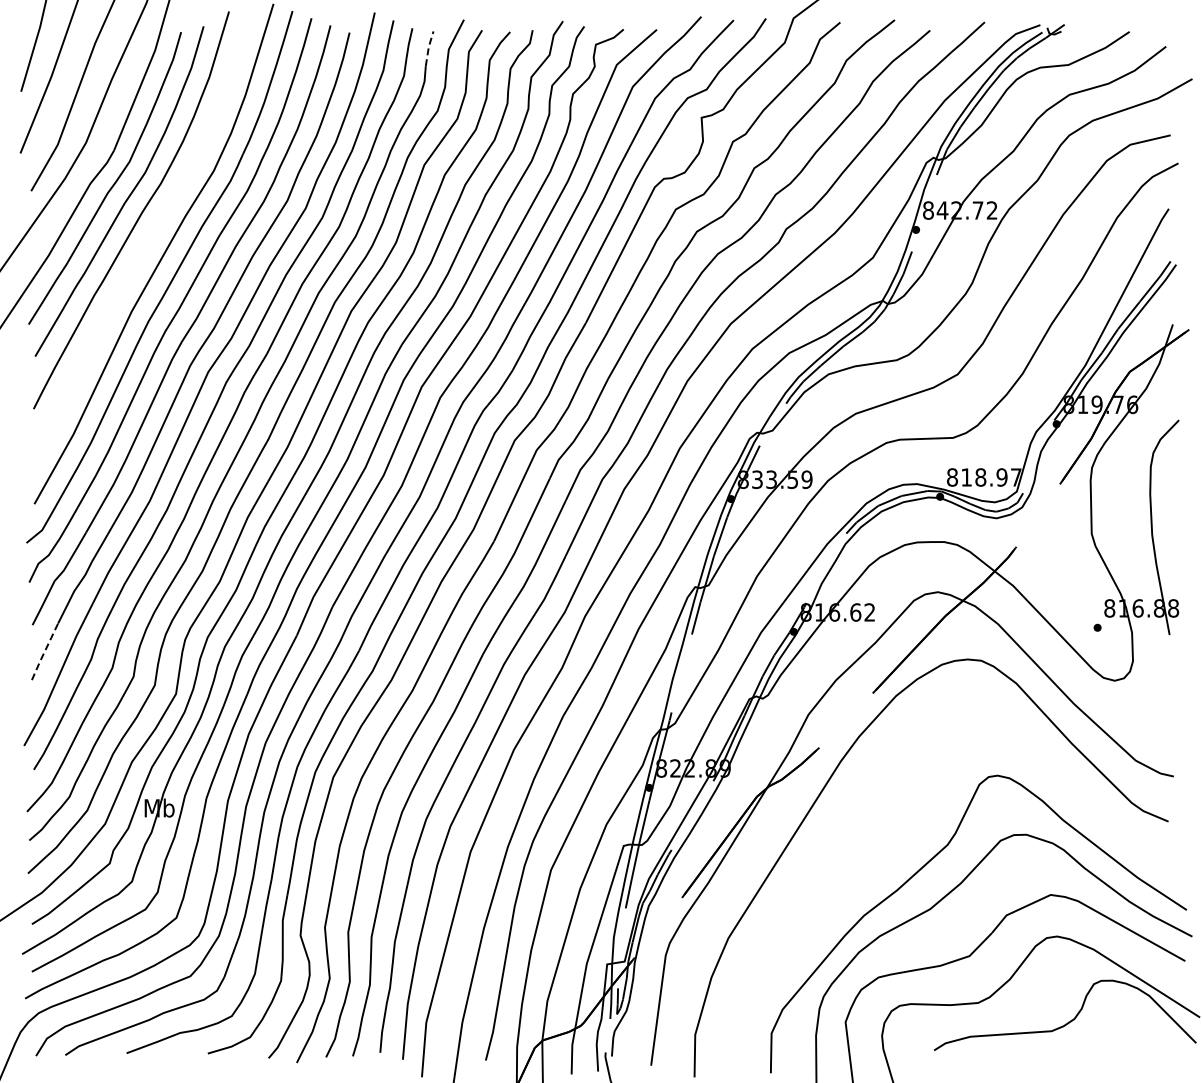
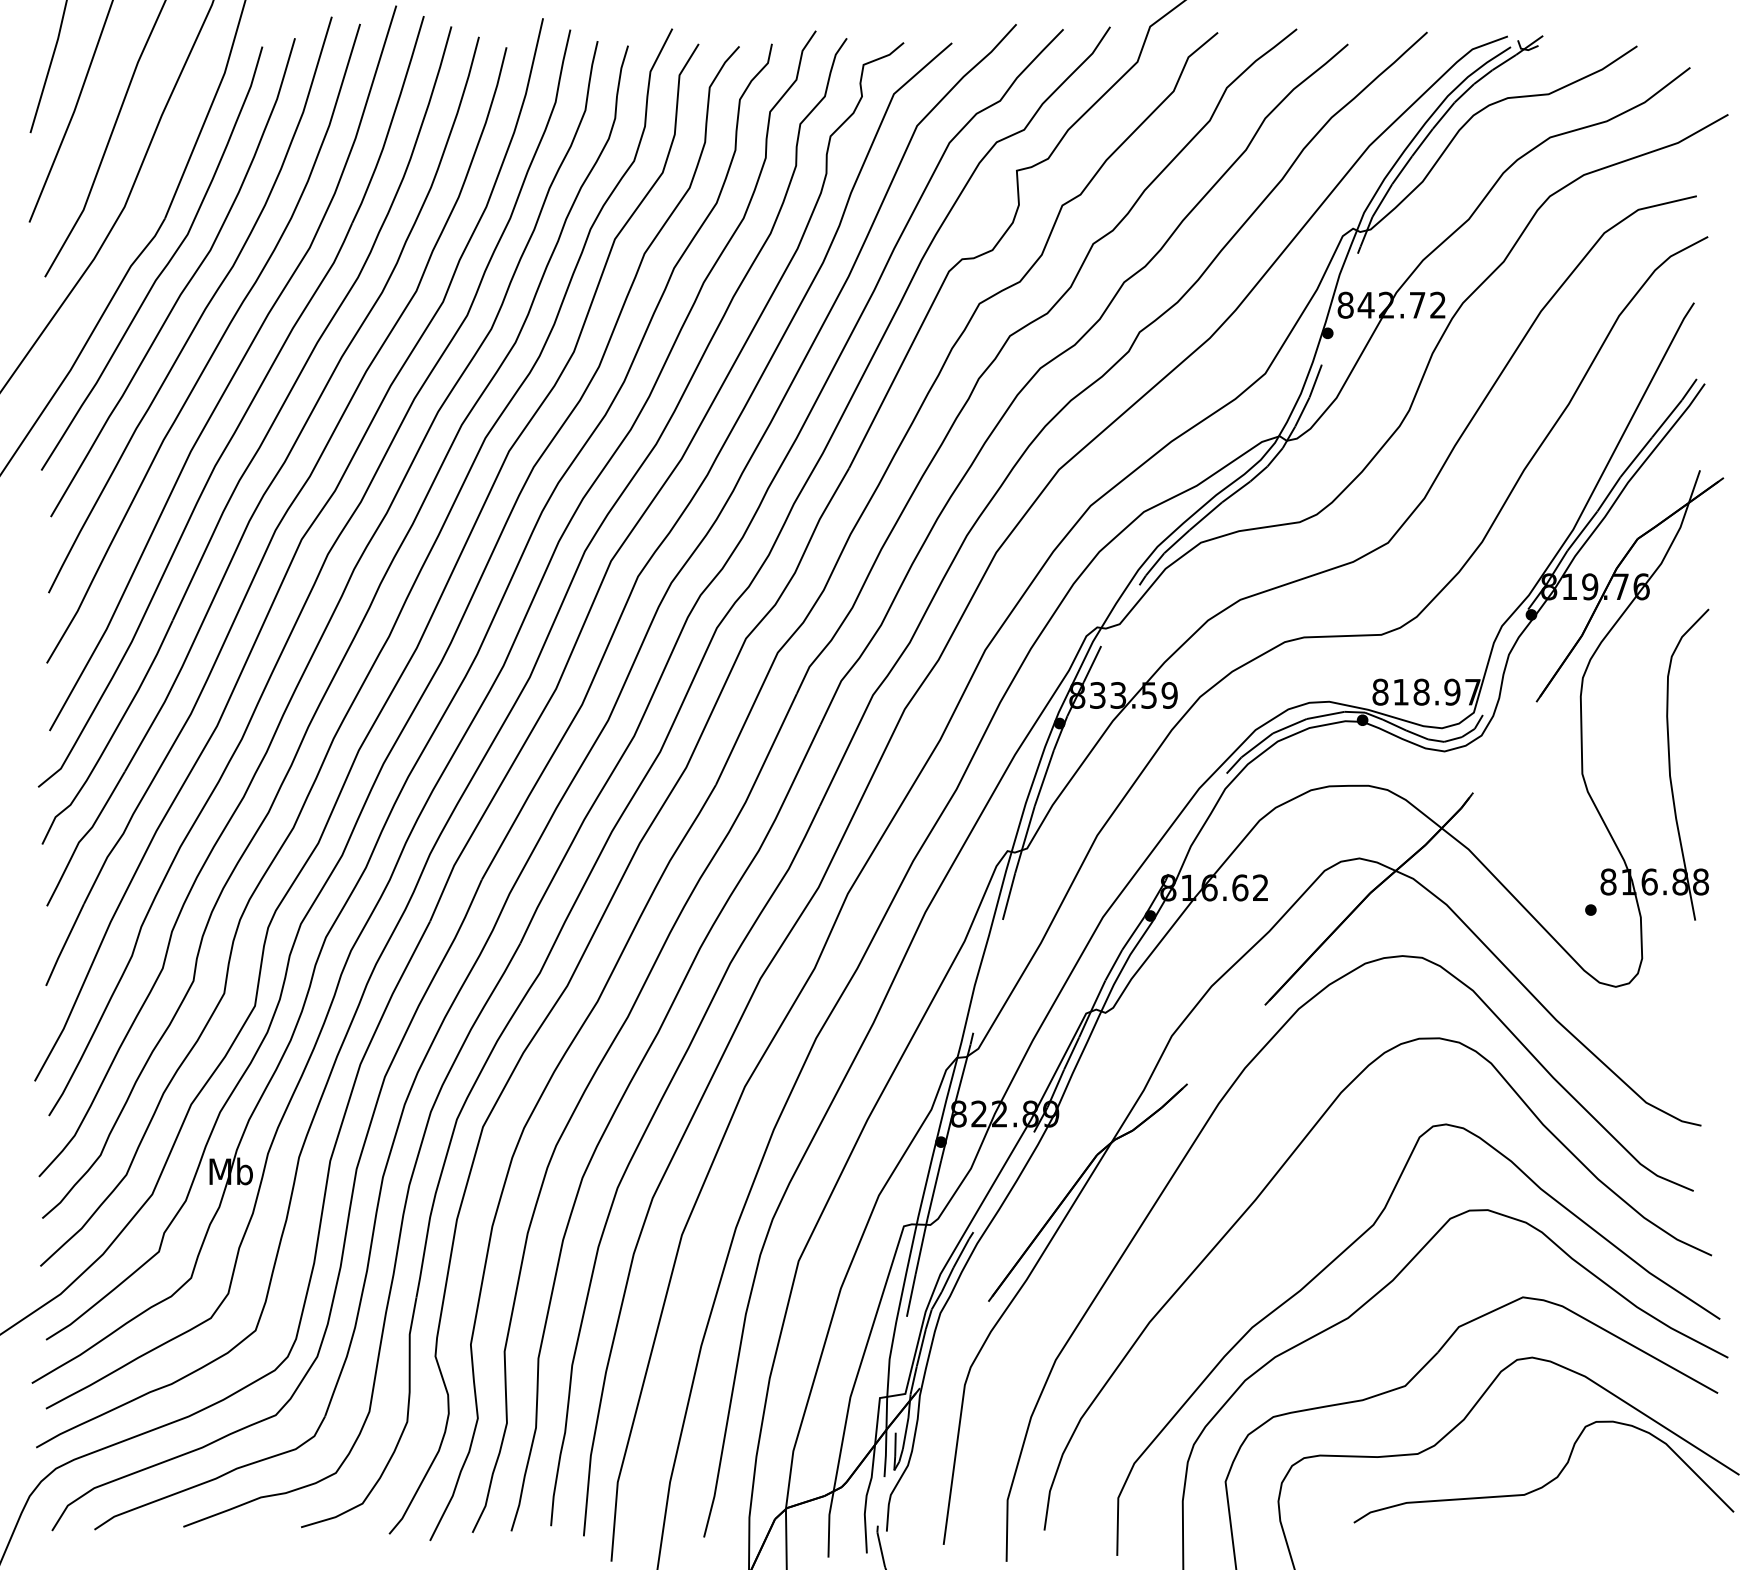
line: (428, 47) -> (620, 68), dashed -> solid
curve: (146, 242) -> (212, 351), added
line: (44, 651) -> (64, 944), dashed -> solid
curve: (870, 824) -> (1261, 1195), added

